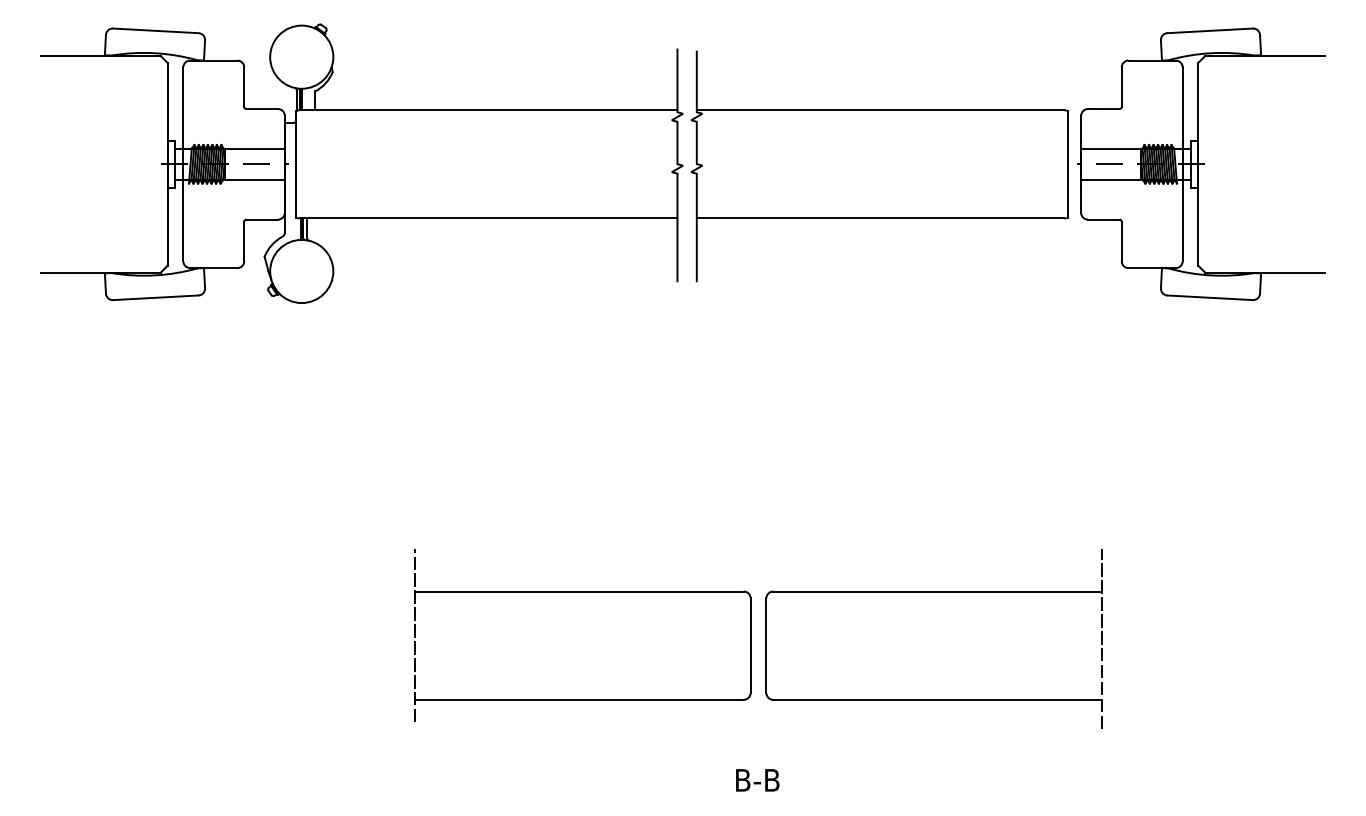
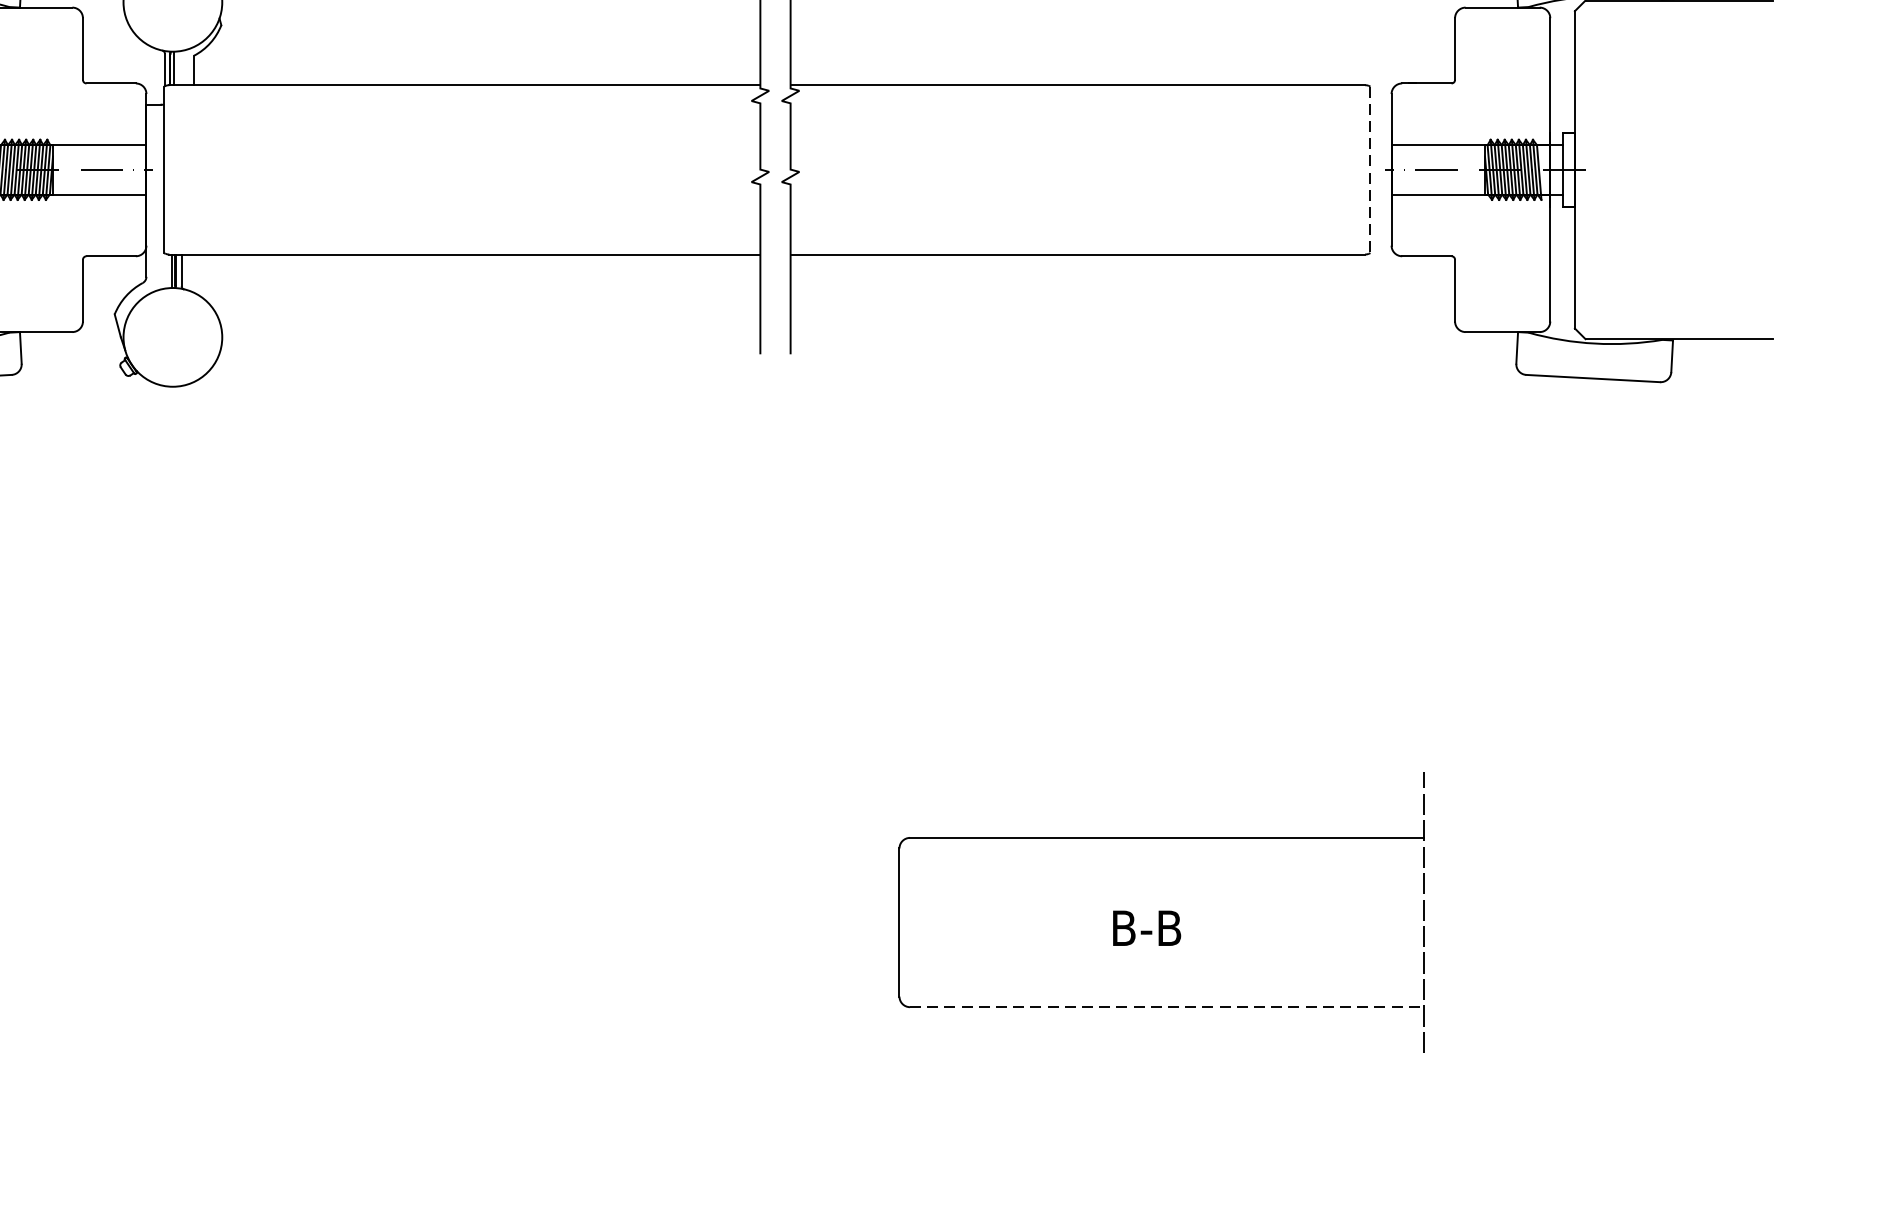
line: (1067, 164) -> (1370, 170), solid -> dashed
part: (582, 592) -> (611, 839), removed
line: (938, 699) -> (1168, 1006), solid -> dashed
text: (757, 780) -> (1146, 928), moved

